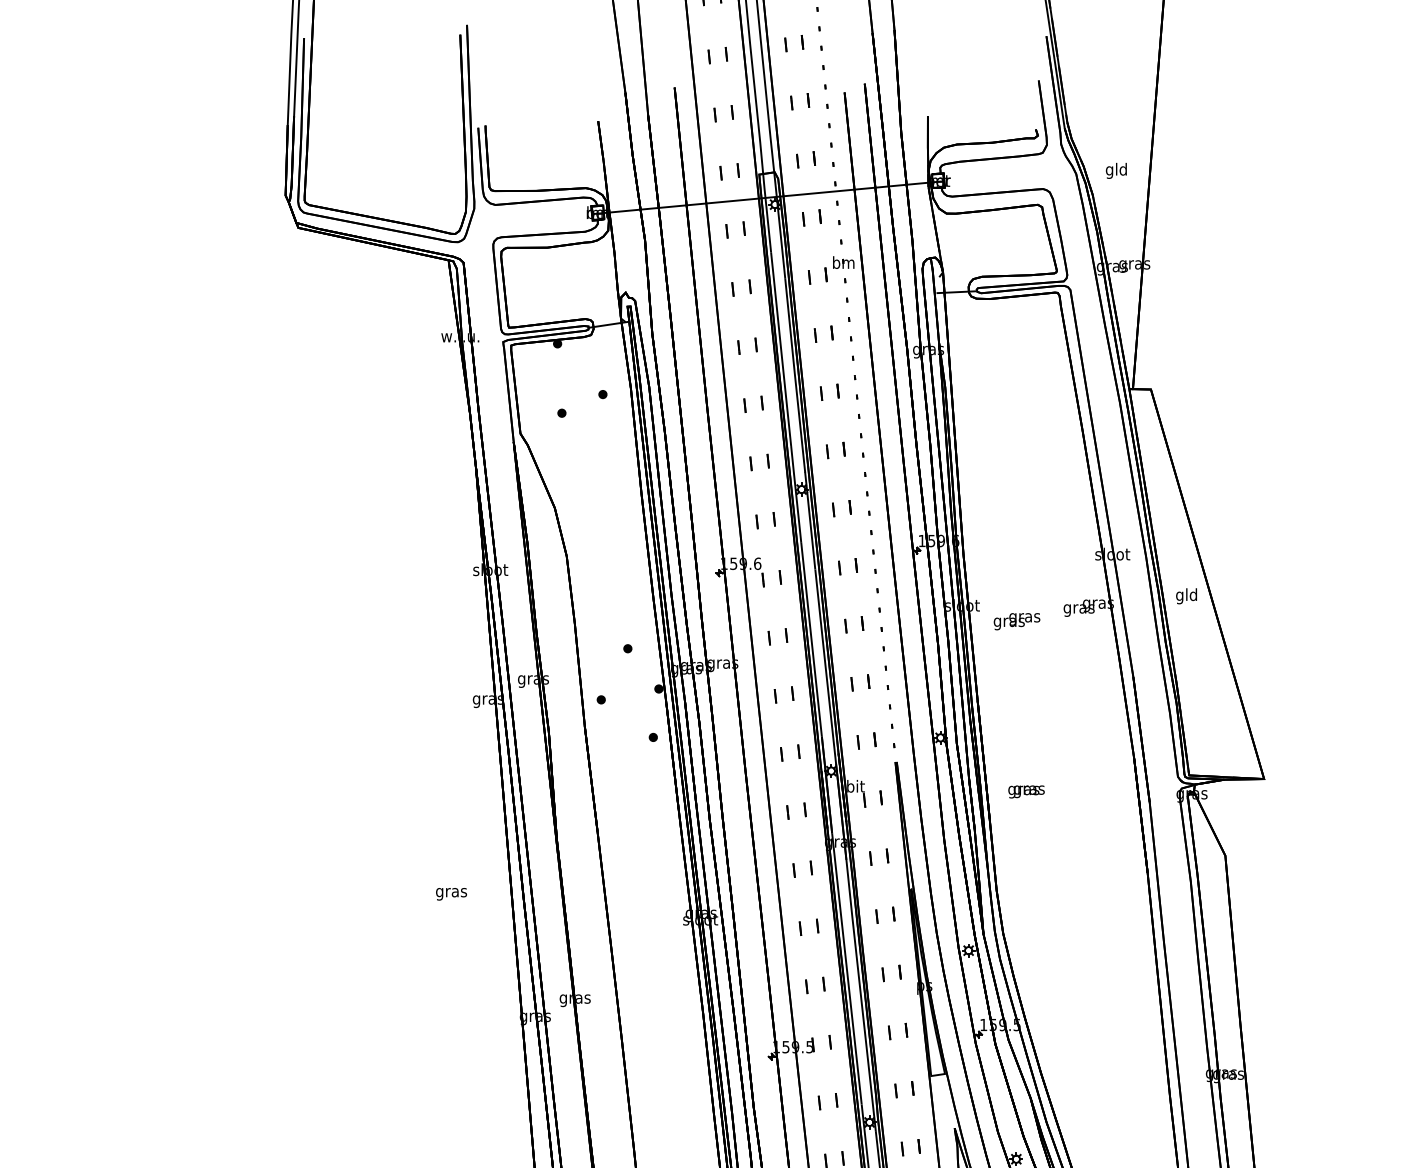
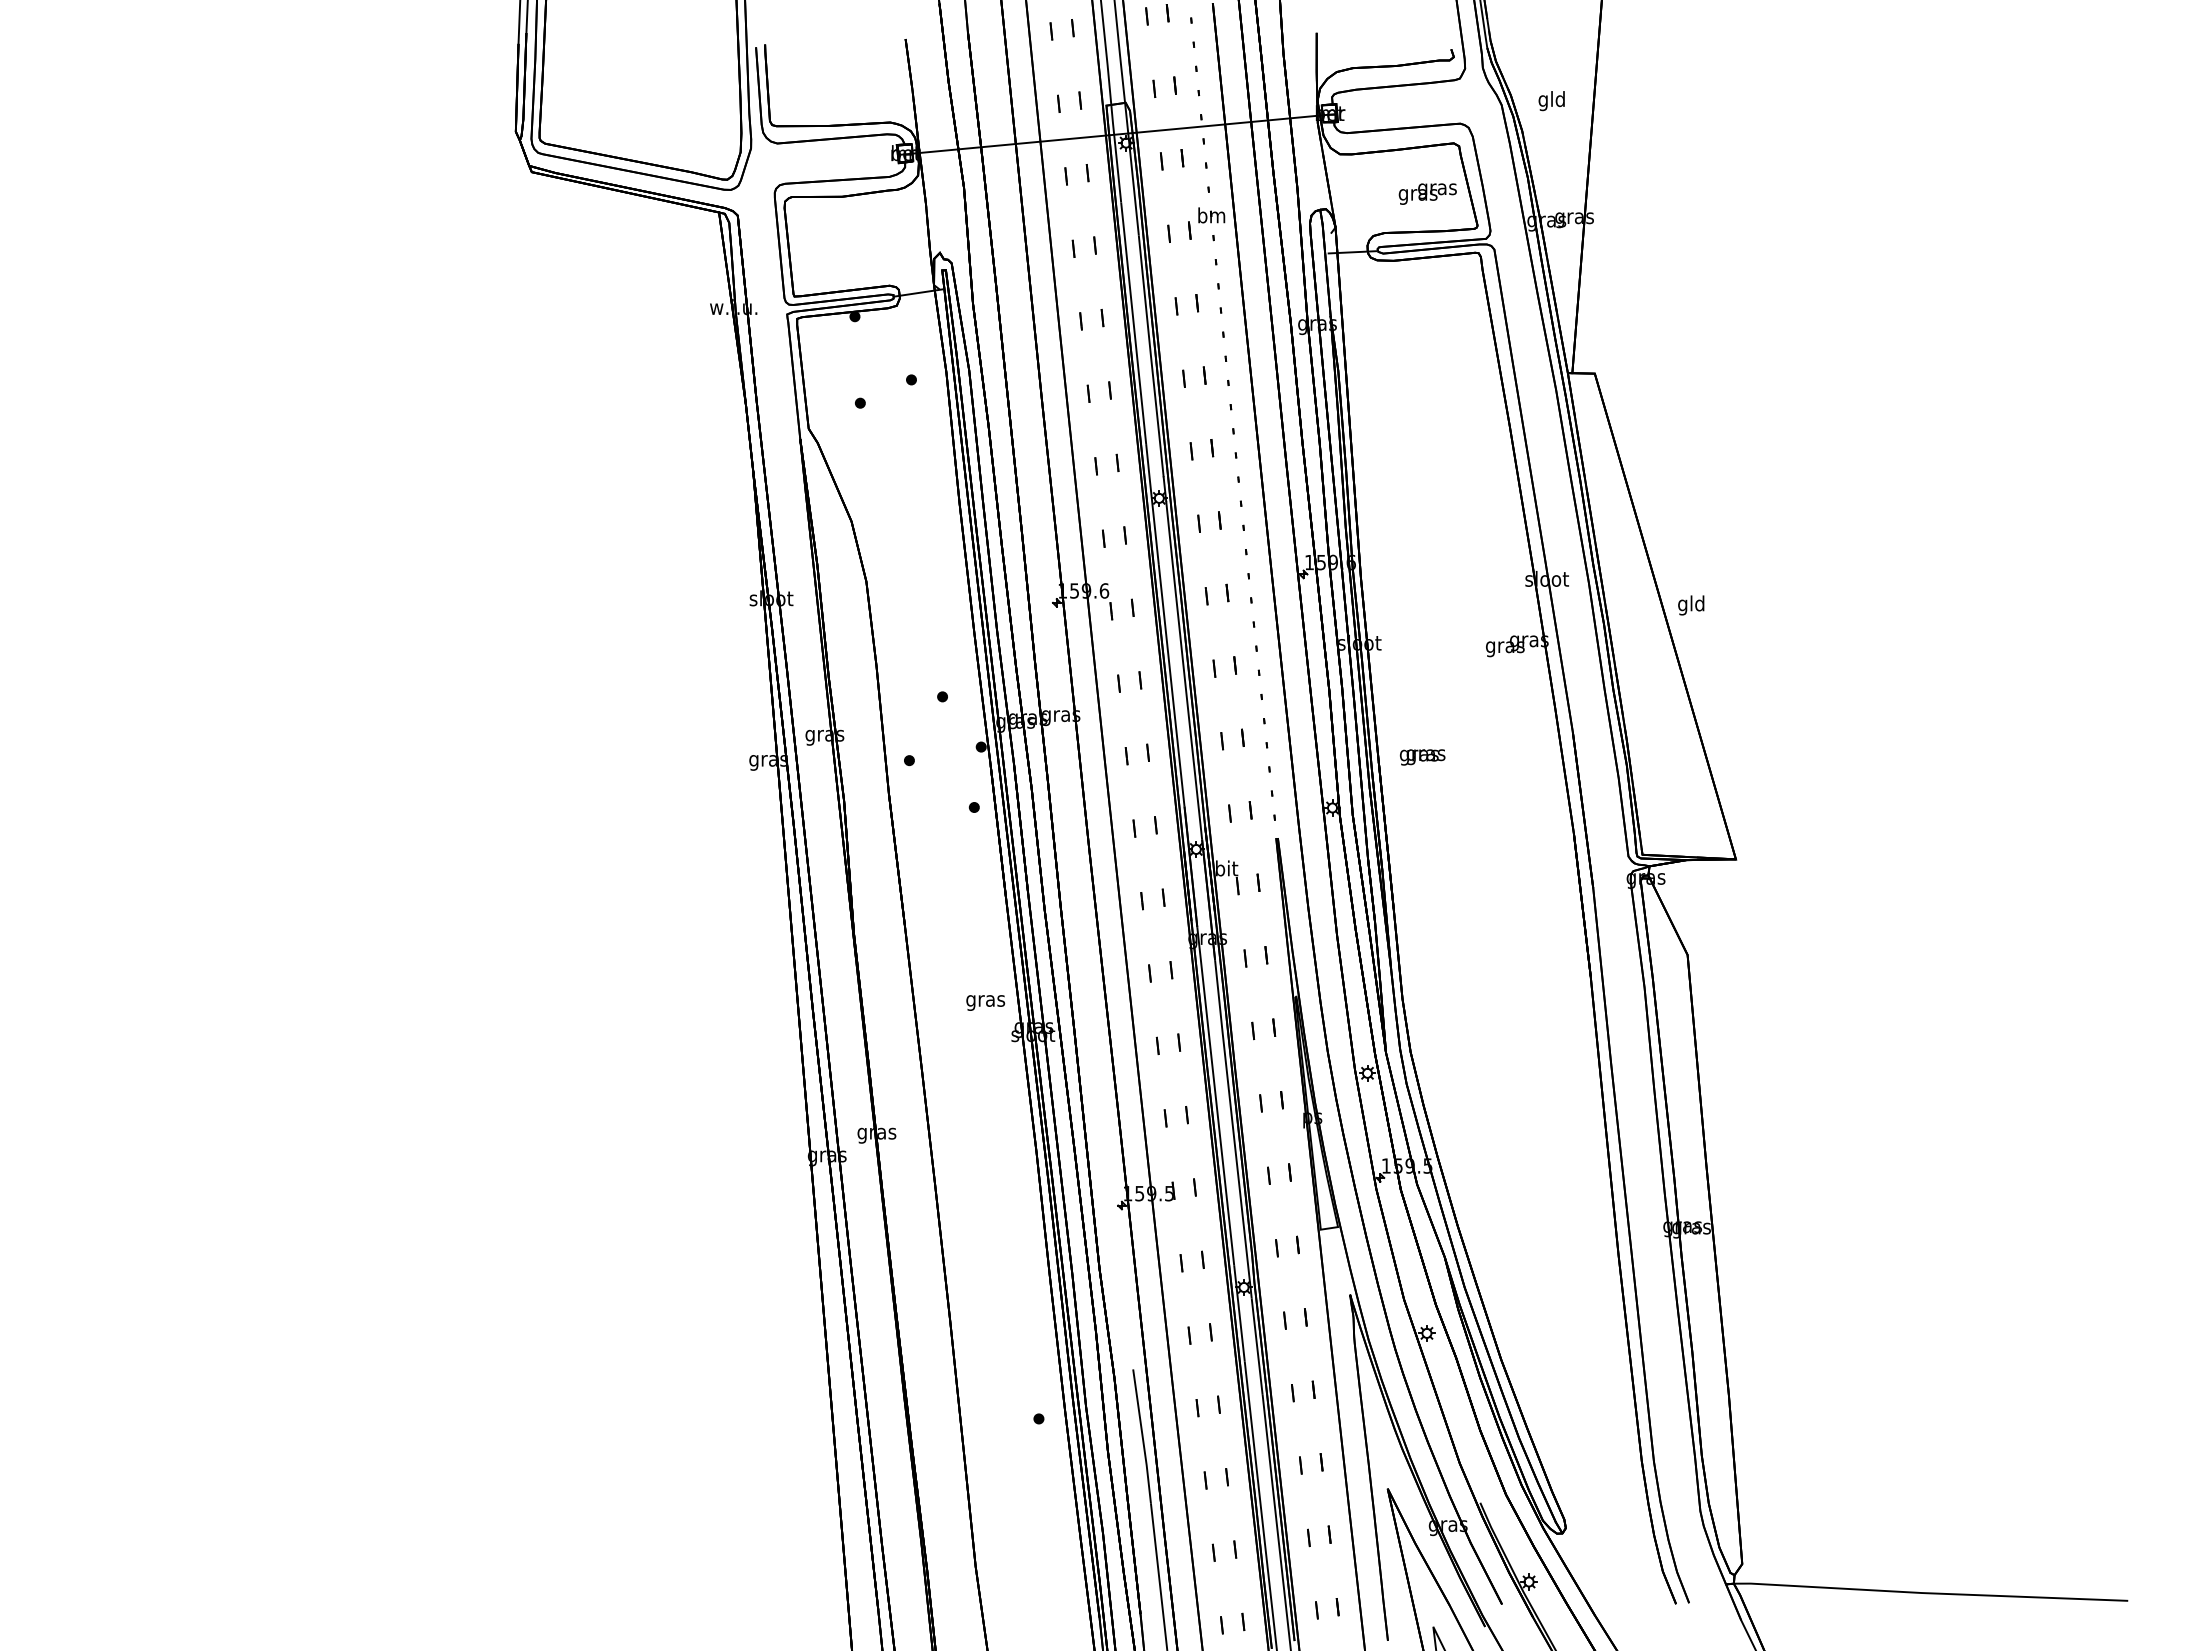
text: (1186, 596) -> (1691, 605), moved
text: (1016, 621) -> (1427, 193), moved
text: (1026, 792) -> (1422, 757), moved
text: (451, 893) -> (985, 1002), moved

